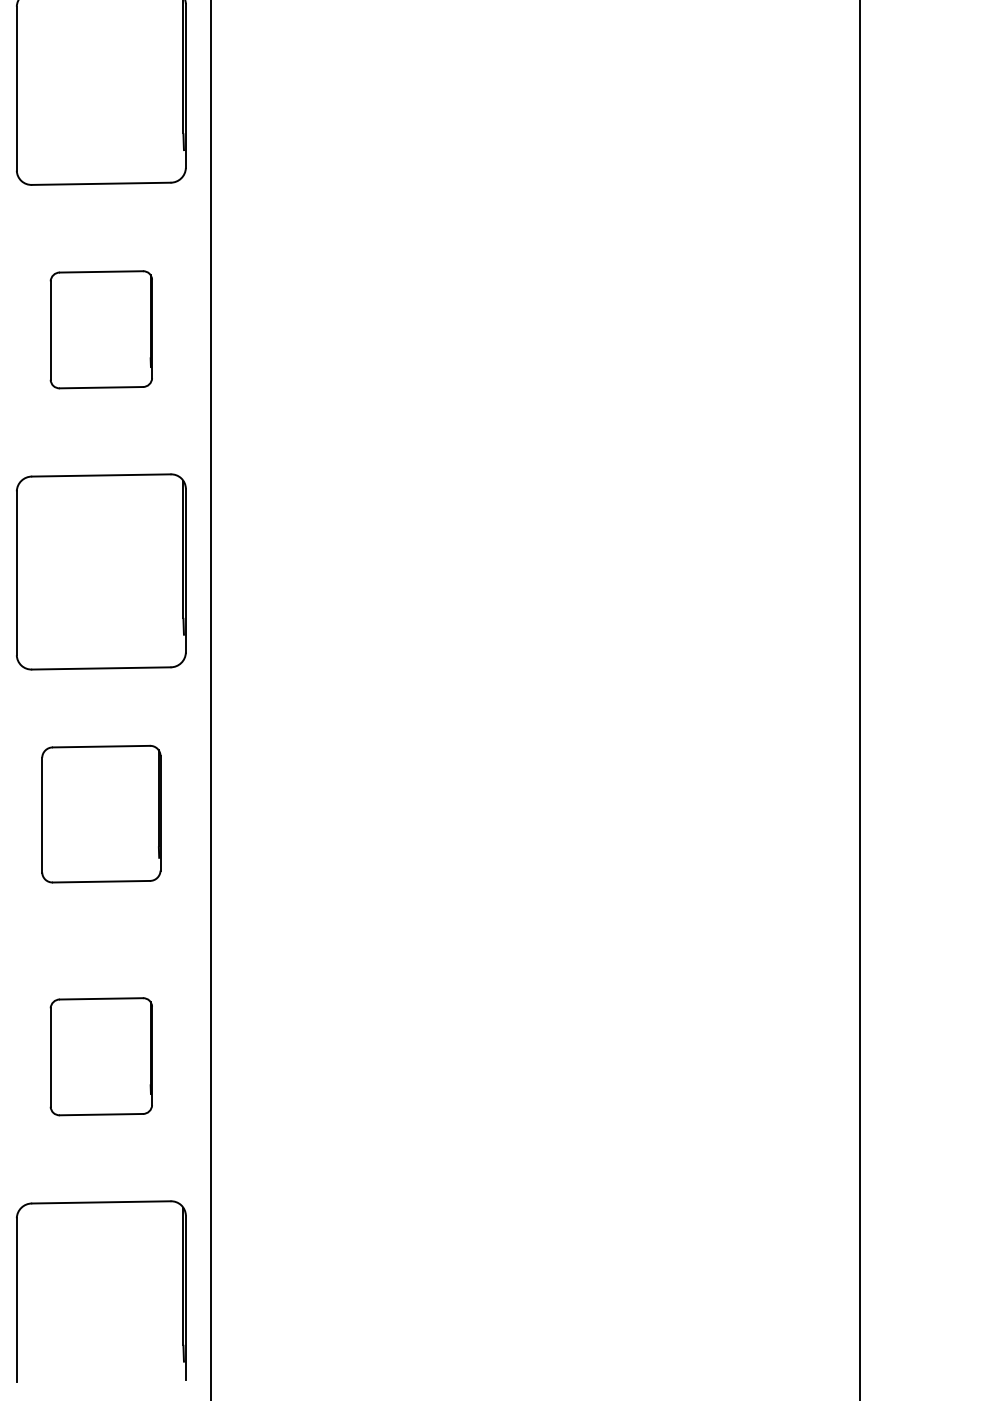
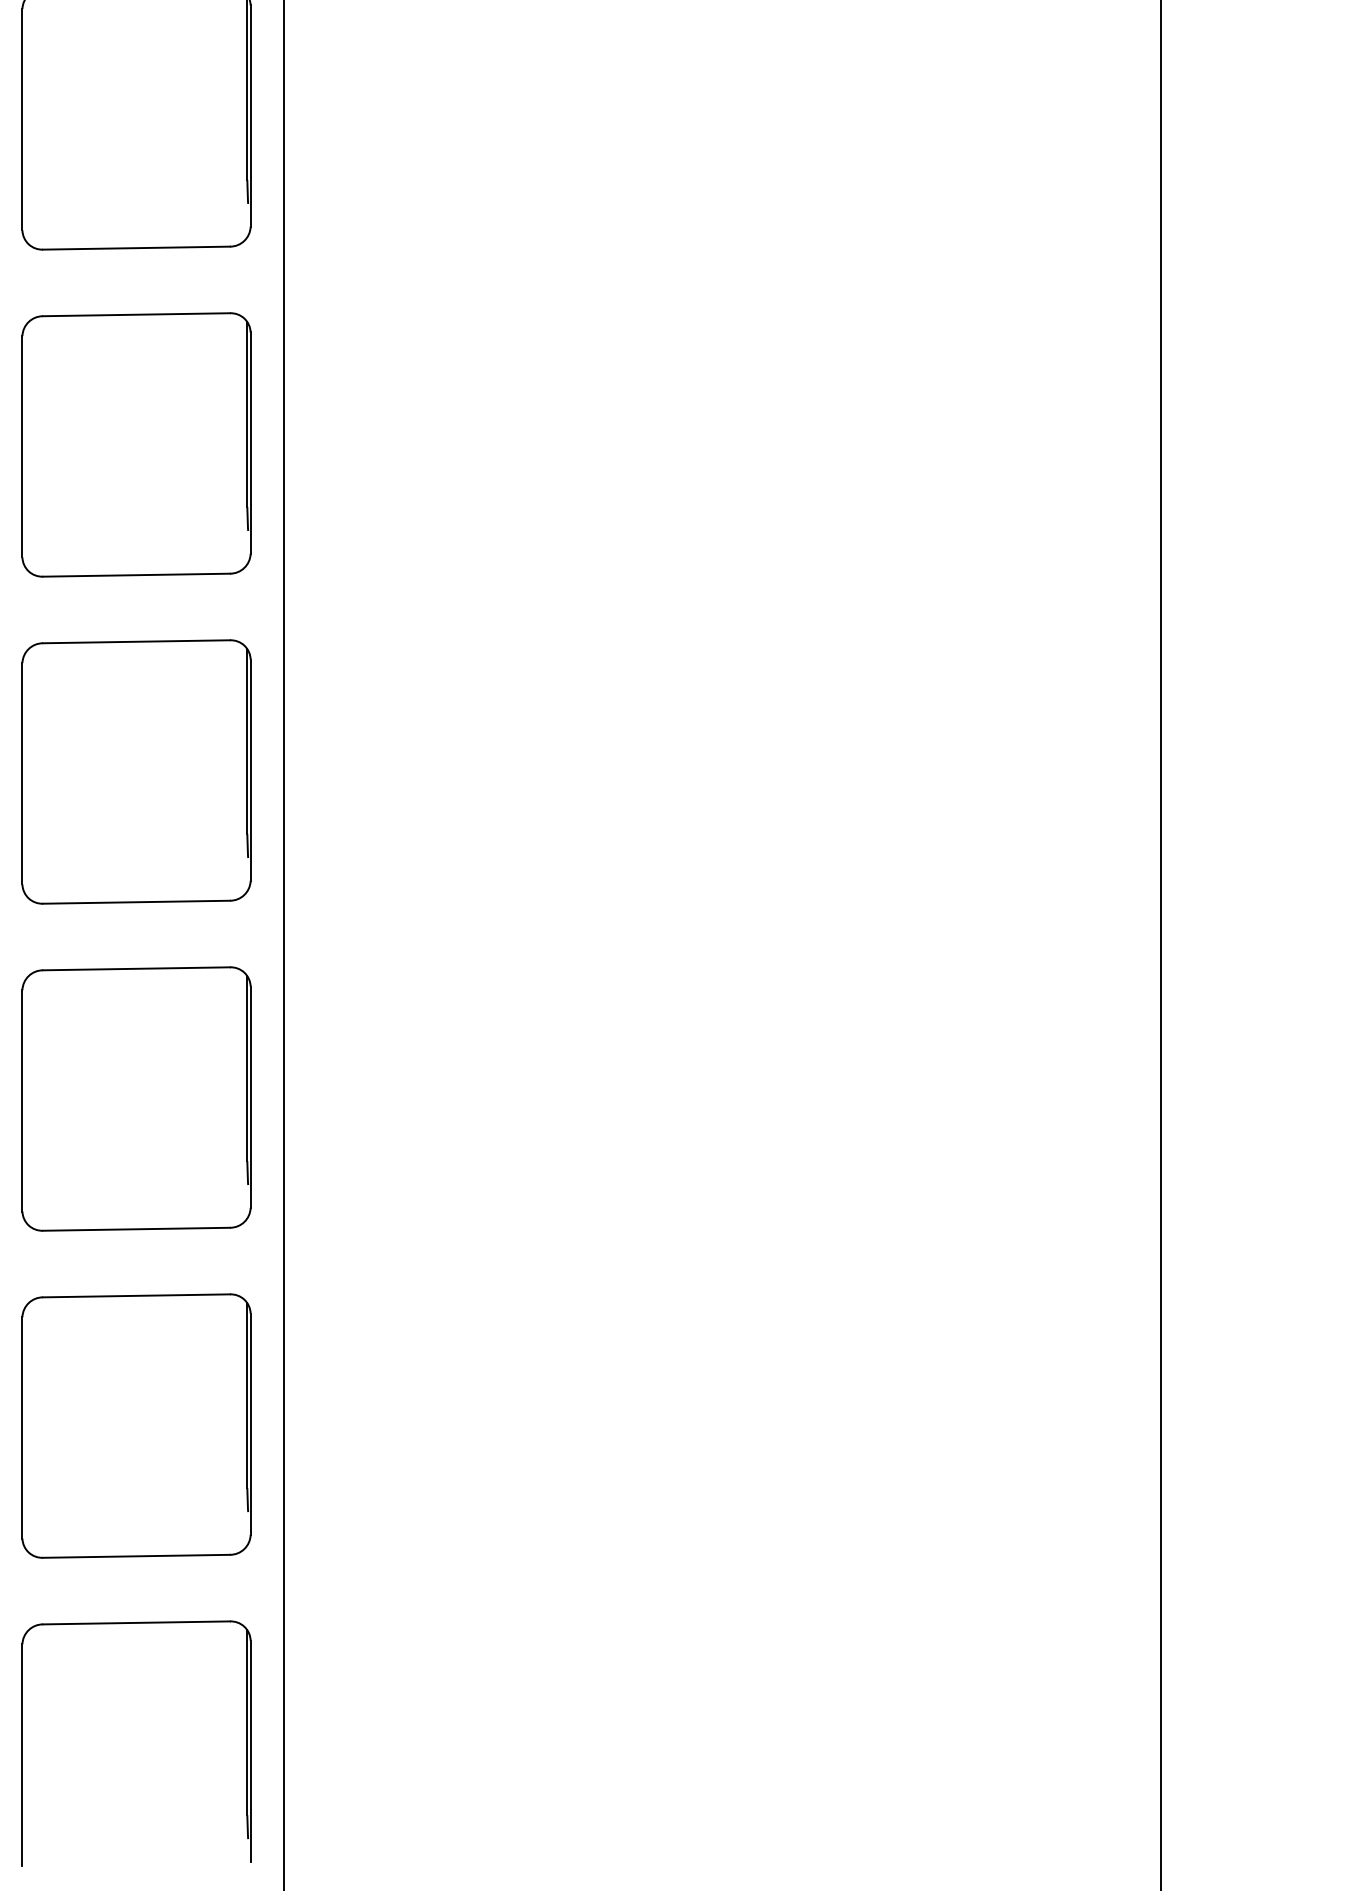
part: (101, 329) -> (136, 444), size x1.67
part: (101, 813) -> (136, 1098), size x1.43
part: (101, 1056) -> (136, 1425), size x1.67

